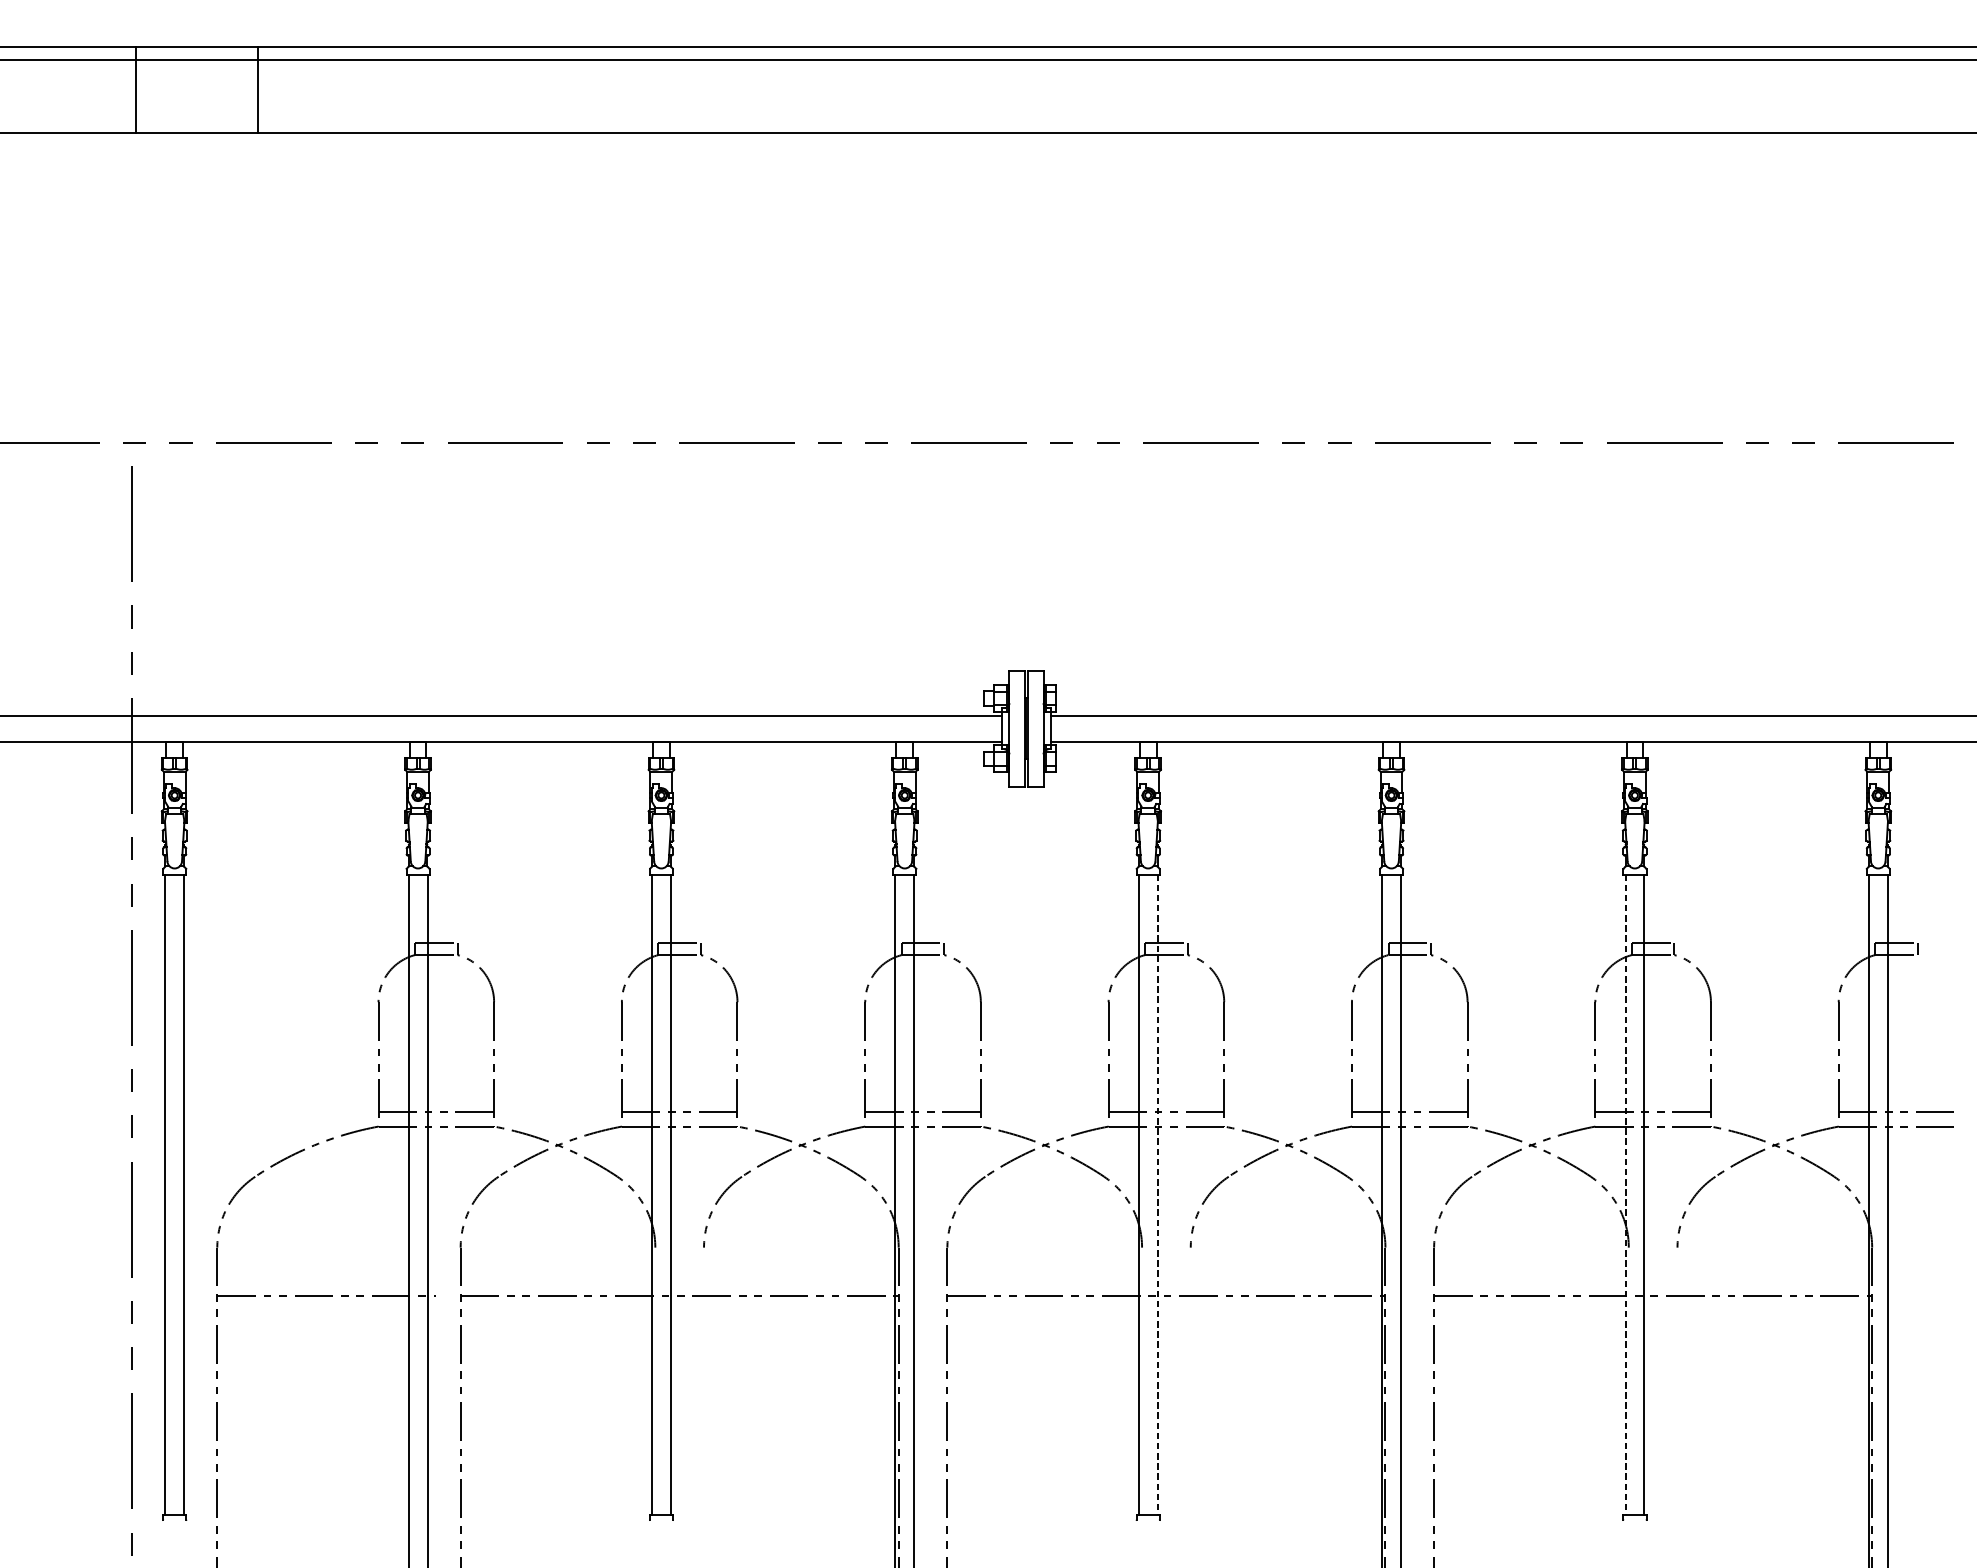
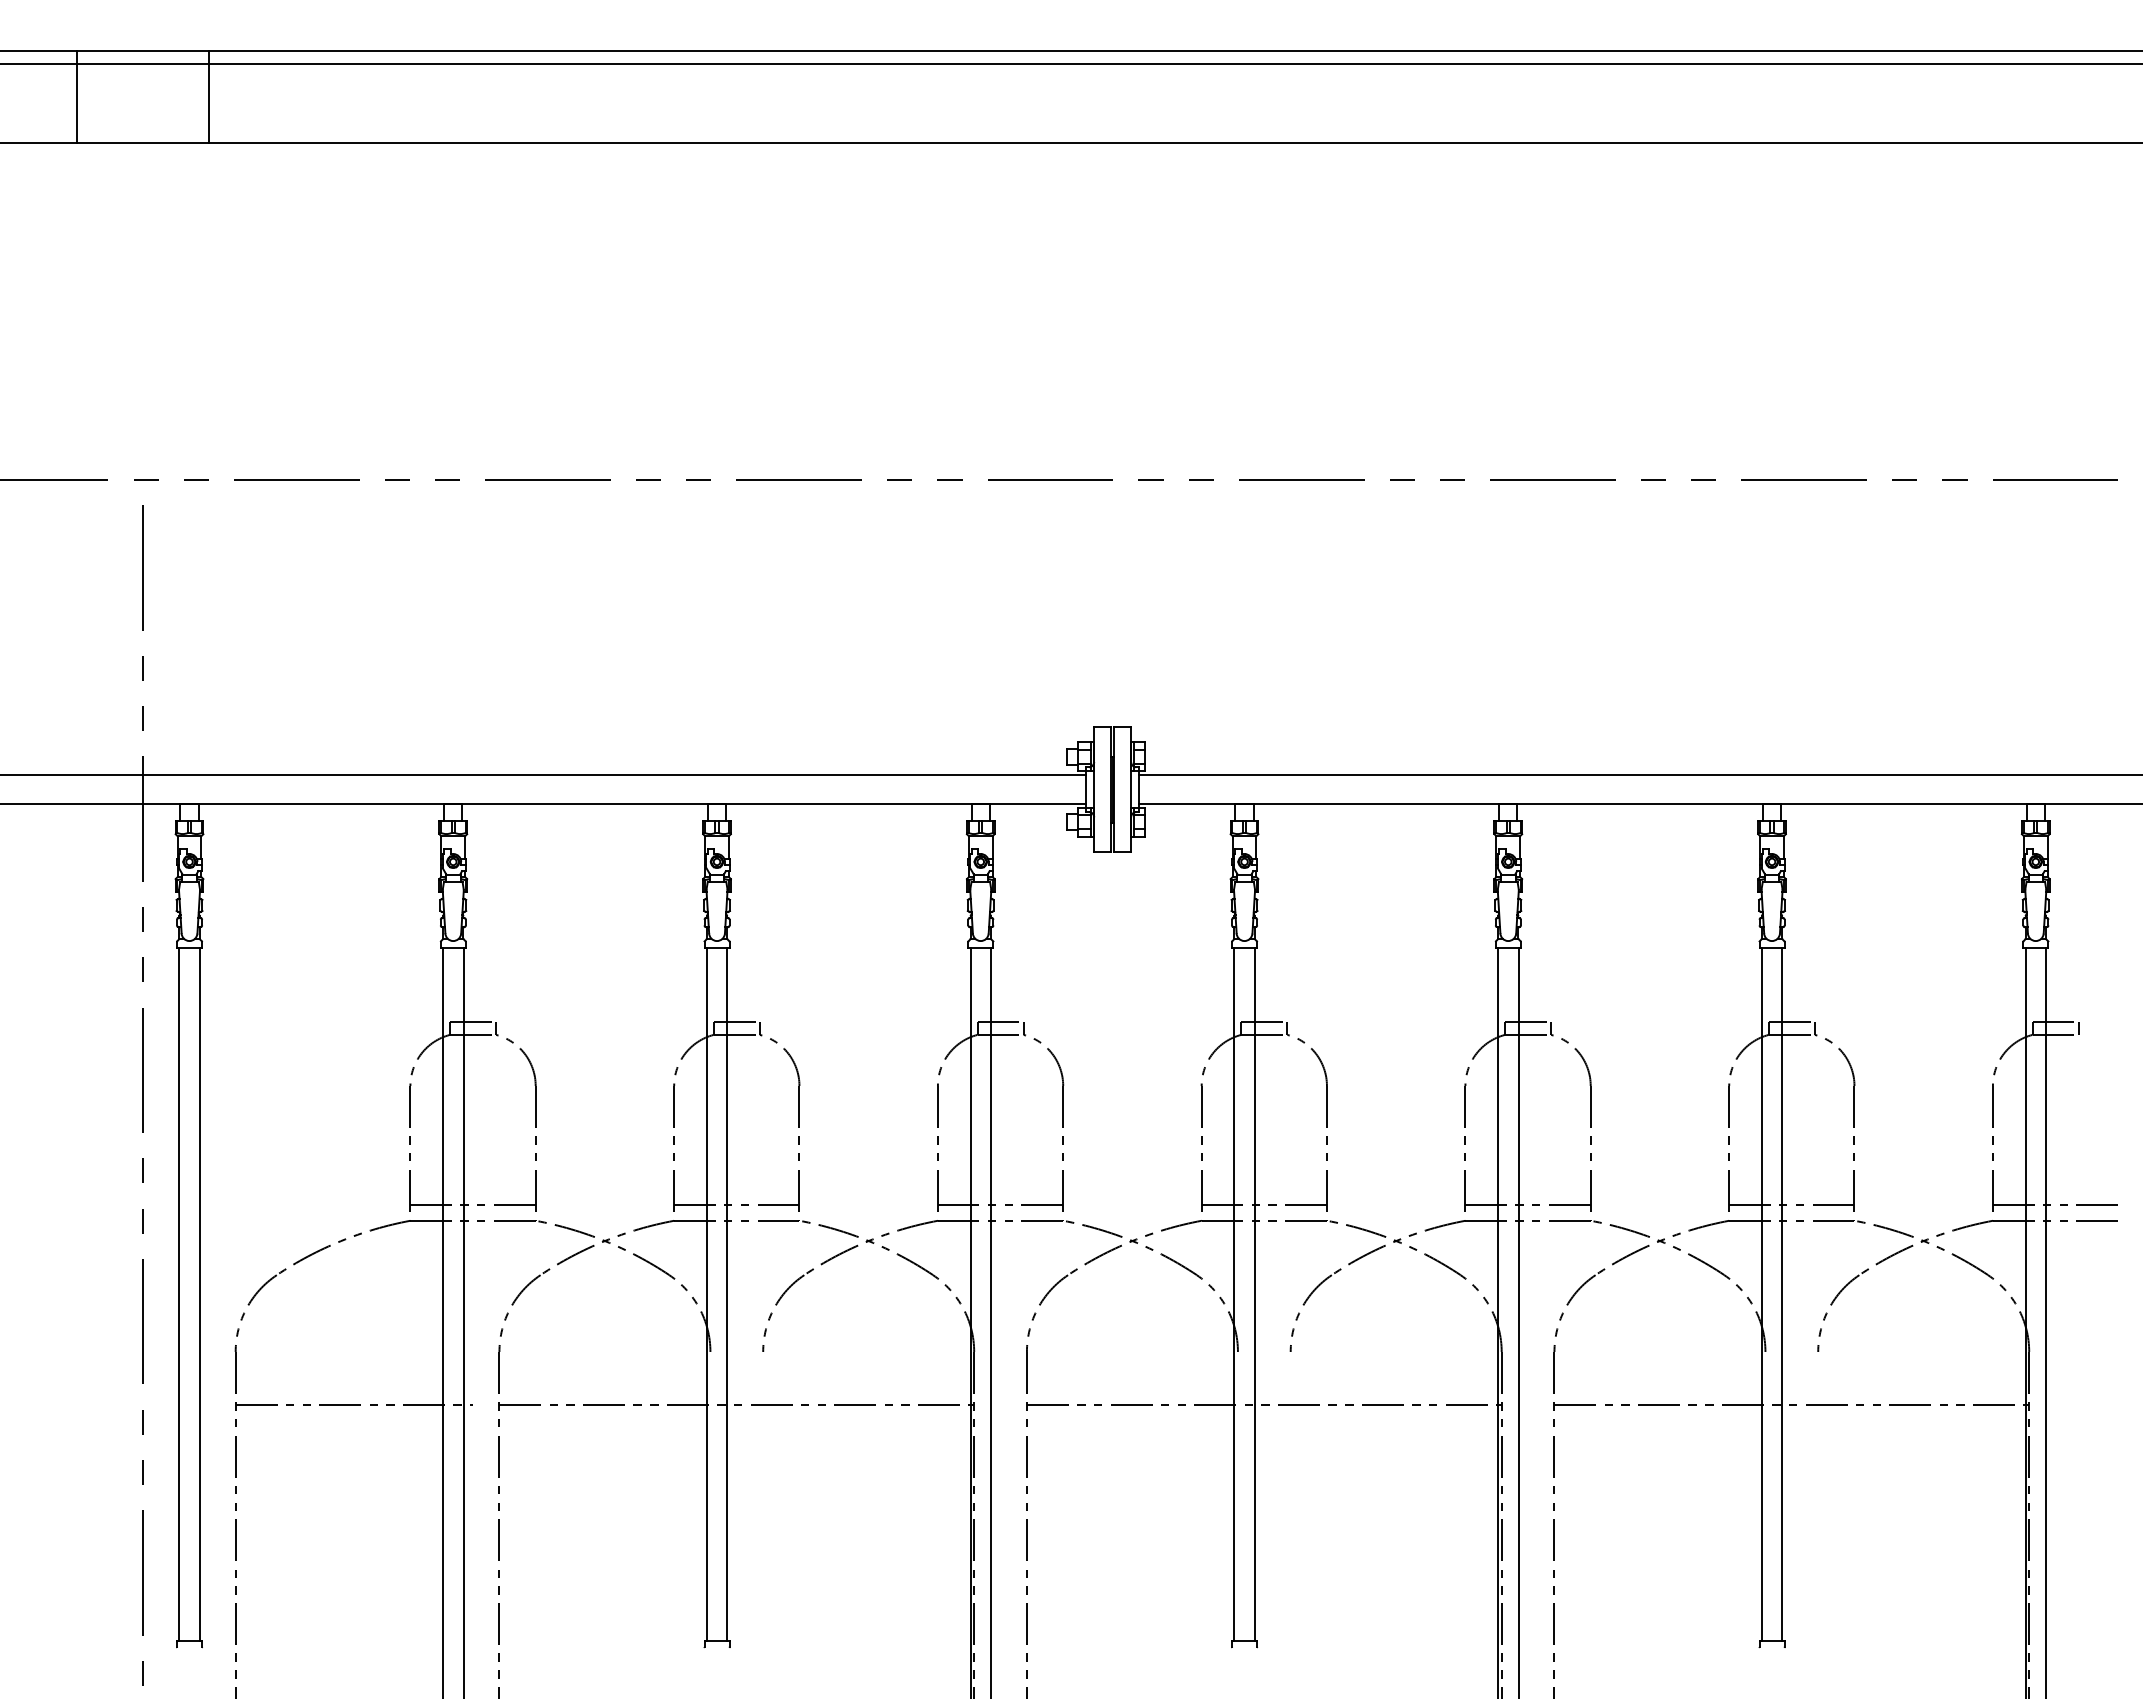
line: (135, 90) -> (77, 97), moved
line: (258, 90) -> (209, 97), moved
line: (1157, 1194) -> (1254, 1294), dashed -> solid
line: (1625, 1194) -> (1761, 1294), dashed -> solid

